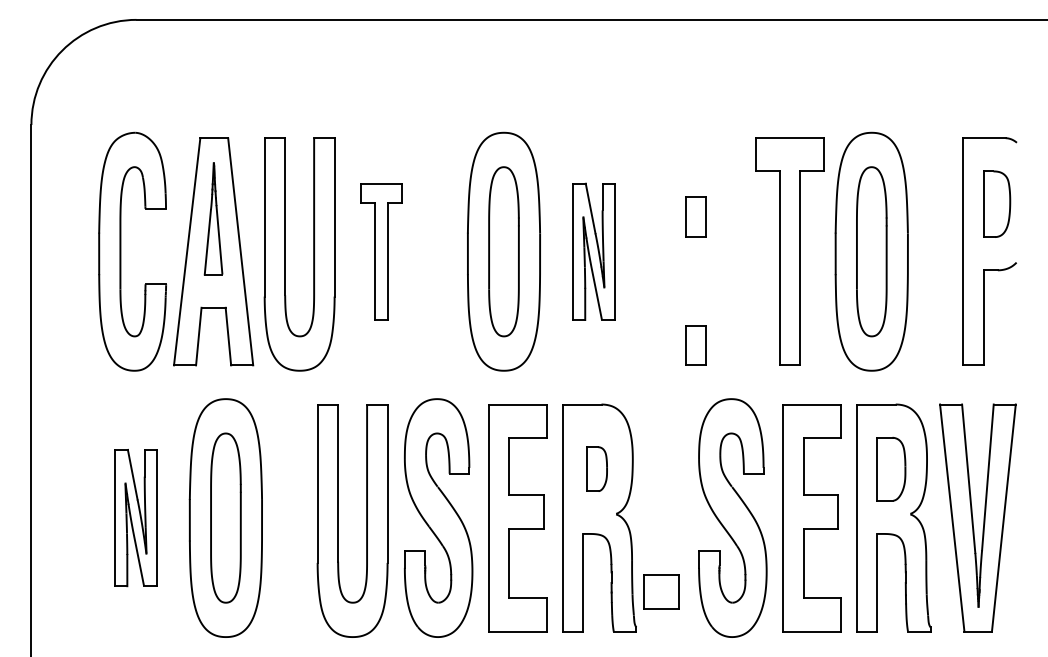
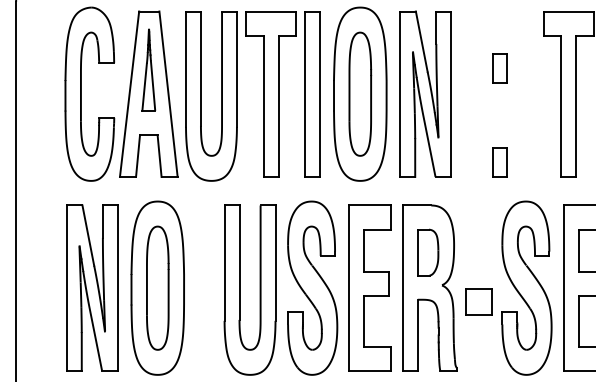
part: (381, 251) -> (271, 94), size x1.67
part: (438, 251) -> (312, 94), added
part: (593, 251) -> (425, 94), size x1.67
part: (597, 468) -> (428, 252), size x1.43
part: (135, 517) -> (91, 287), size x1.67
part: (661, 591) -> (479, 301), moved

